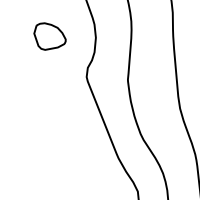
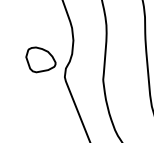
part: (49, 36) -> (40, 59), moved

